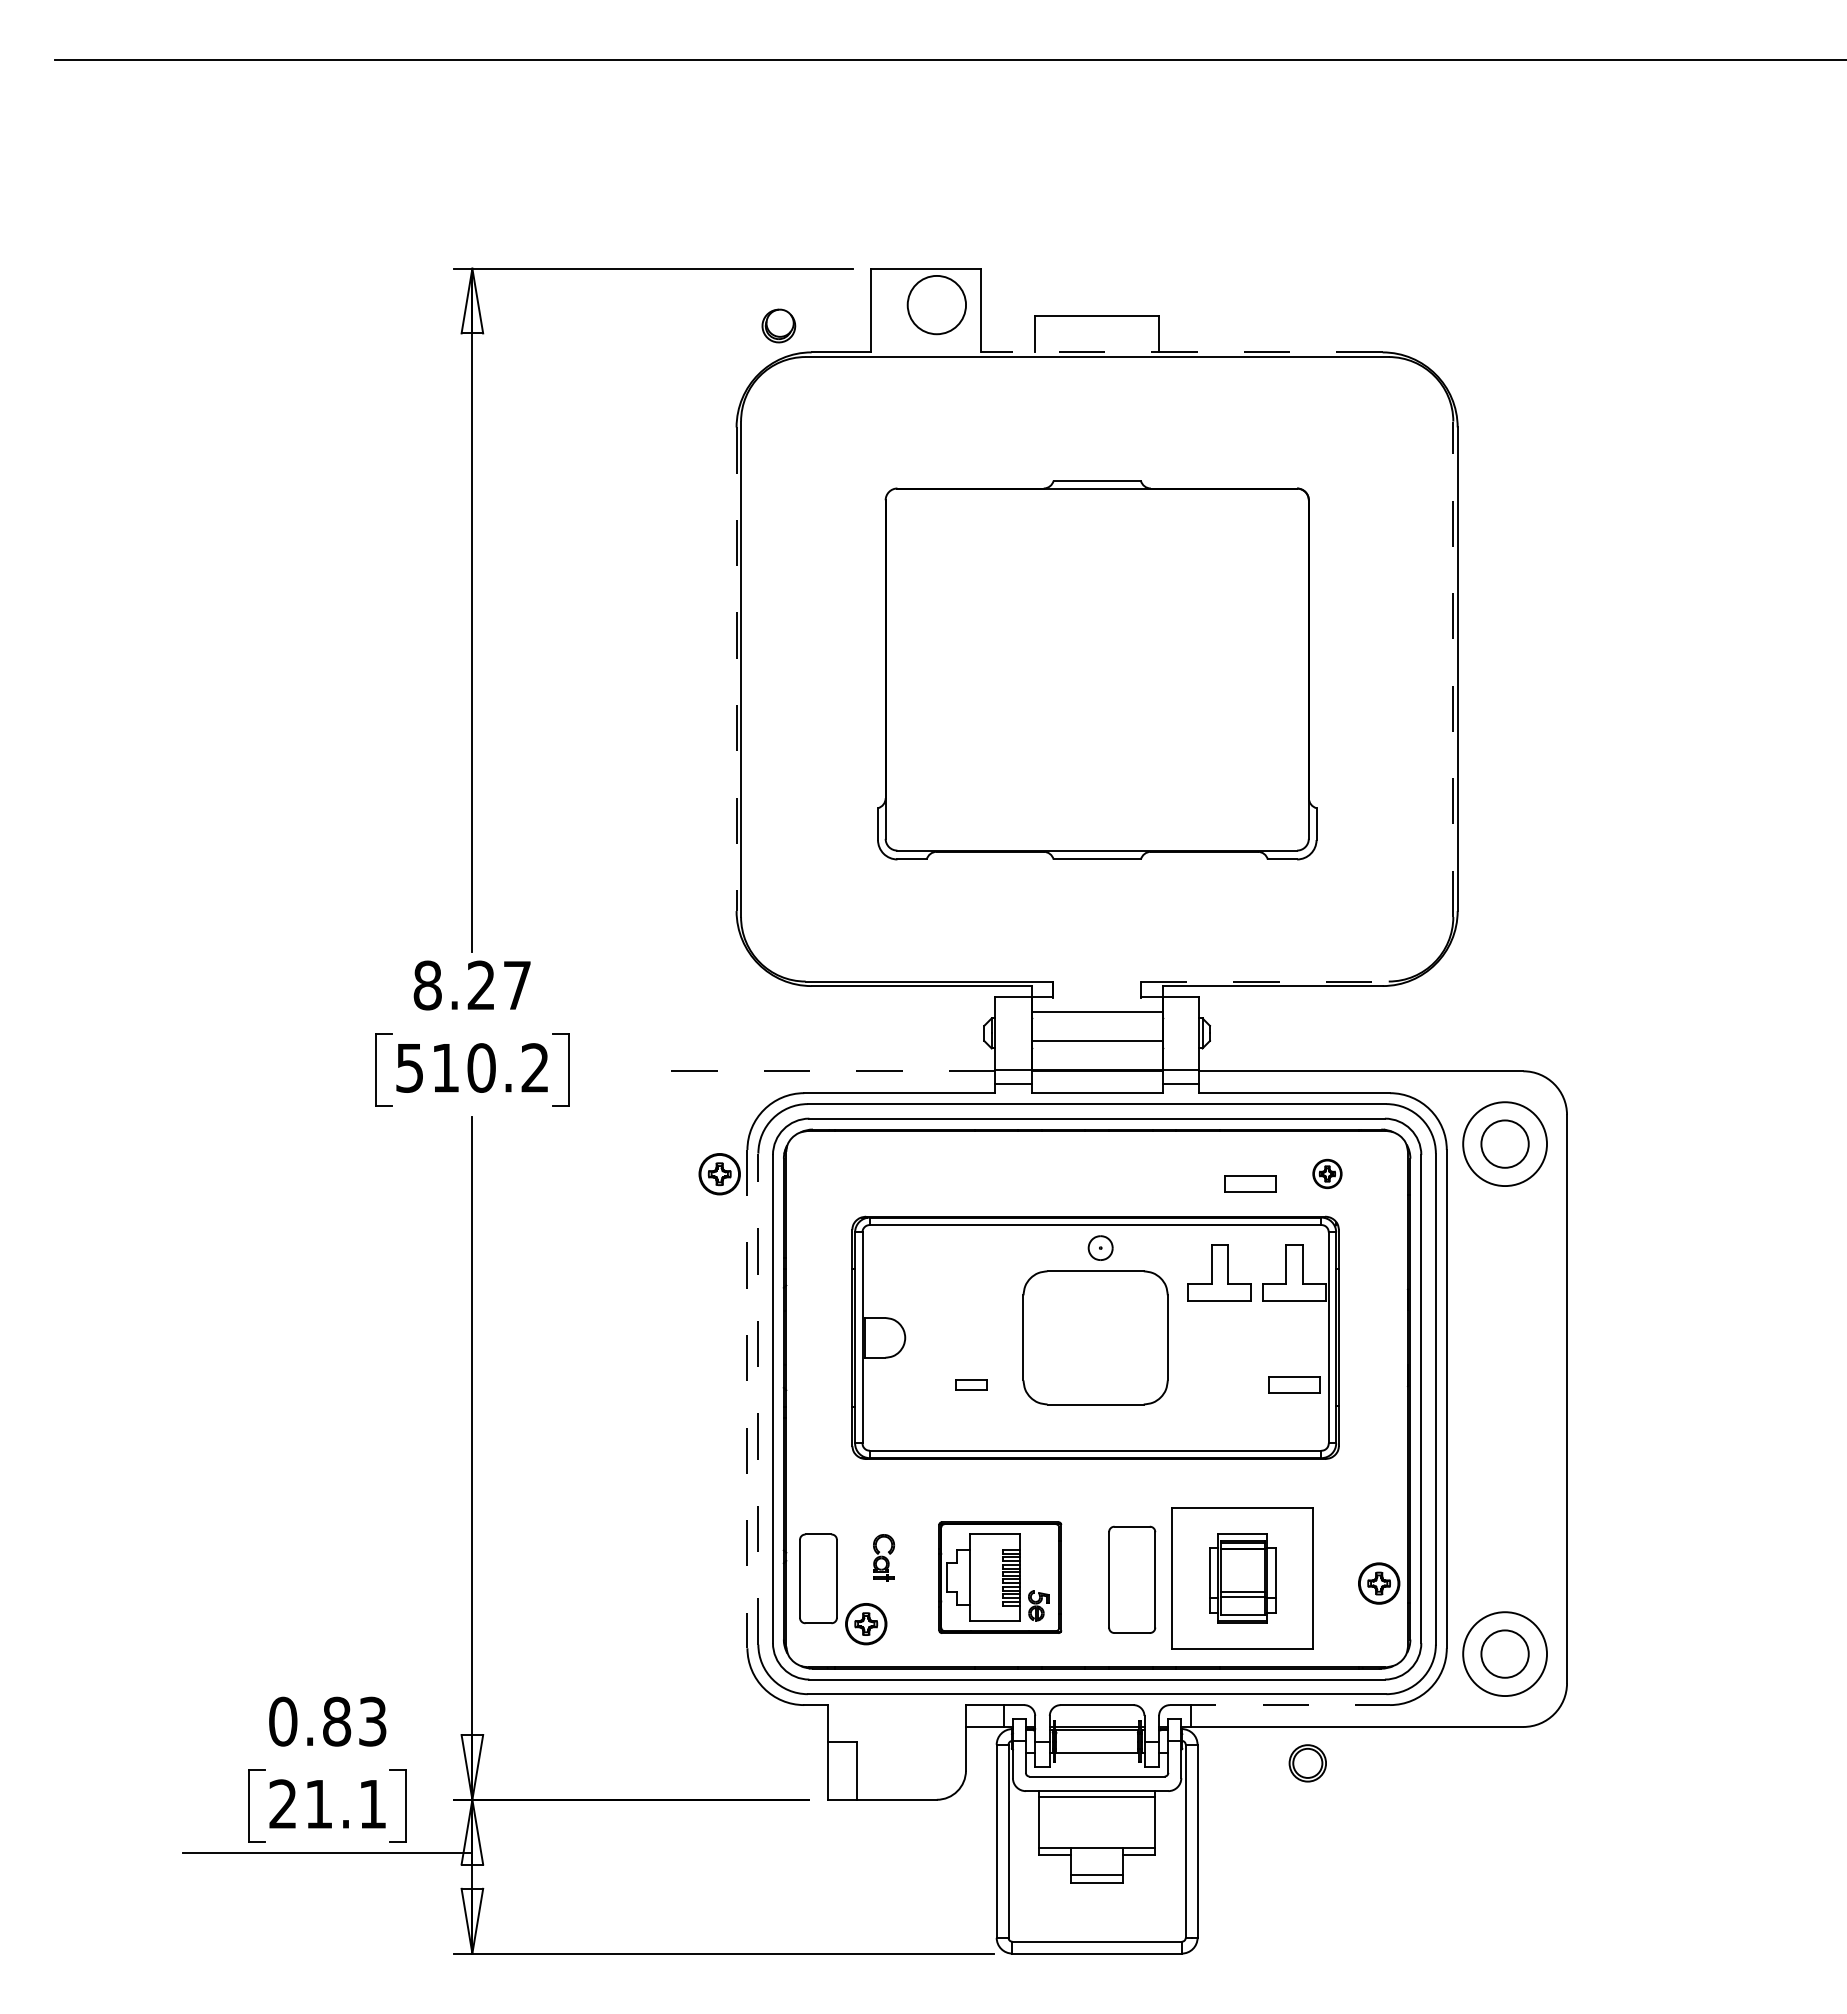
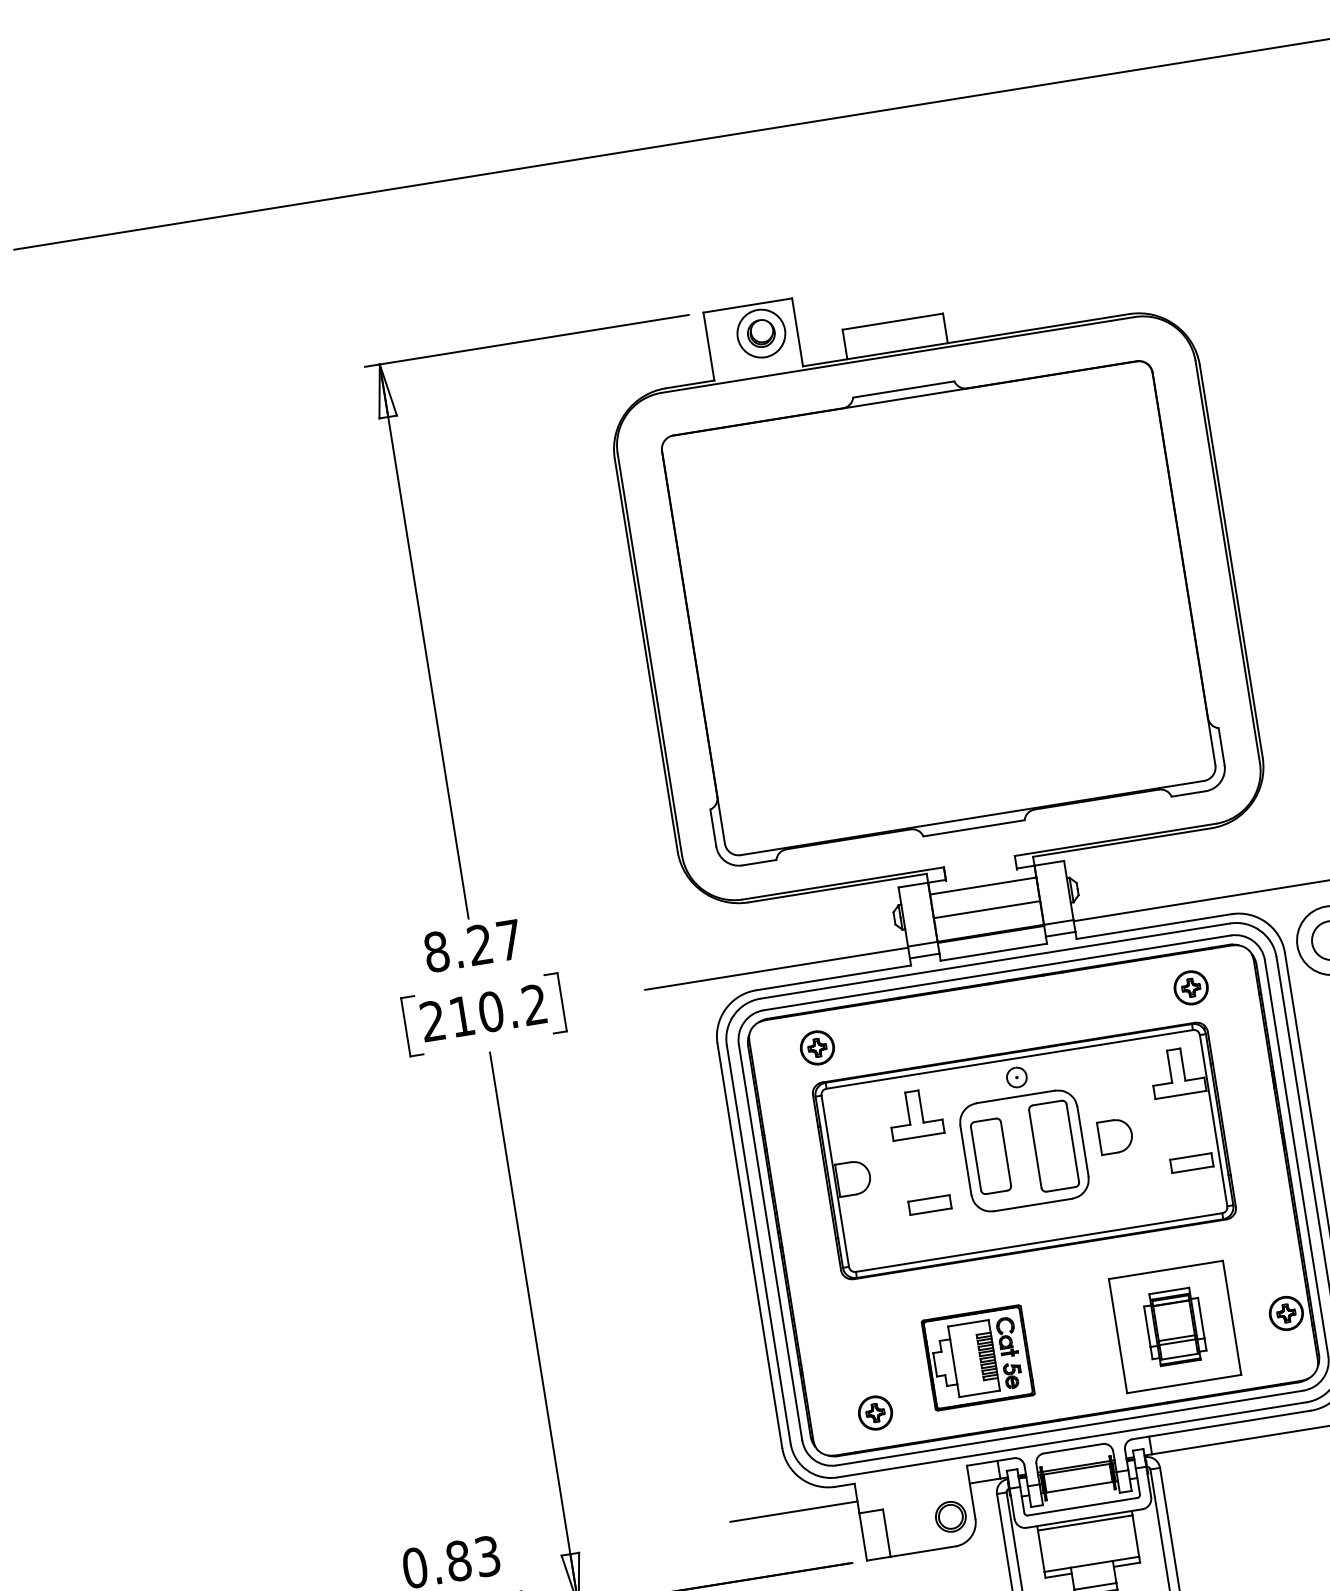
part: (778, 325) -> (761, 333), moved
line: (1181, 352) -> (966, 340), dashed -> solid
line: (736, 669) -> (646, 655), dashed -> solid
line: (1453, 669) -> (1227, 562), dashed -> solid
part: (1097, 670) -> (939, 609), size x1.43
line: (1264, 981) -> (1115, 839), dashed -> solid
text: (409, 1067) -> (432, 1020), 510.2 -> 210.2
line: (832, 1071) -> (776, 969), dashed -> solid
part: (1327, 1173) -> (1191, 987), size x1.43
part: (719, 1174) -> (817, 1048), moved
part: (1250, 1183) -> (1130, 1005), removed
part: (1219, 1272) -> (915, 1114), moved
part: (1207, 1337) -> (1115, 1136), added
part: (971, 1384) -> (929, 1204), size x1.67
line: (747, 1399) -> (749, 1246), dashed -> solid
line: (758, 1399) -> (758, 1244), dashed -> solid
part: (883, 1557) -> (1006, 1336), moved
part: (818, 1578) -> (991, 1156), moved
part: (1132, 1579) -> (1054, 1145), moved
line: (1280, 1705) -> (1222, 1425), dashed -> solid
line: (748, 1726) -> (793, 1511), added
part: (1307, 1763) -> (950, 1516), moved

